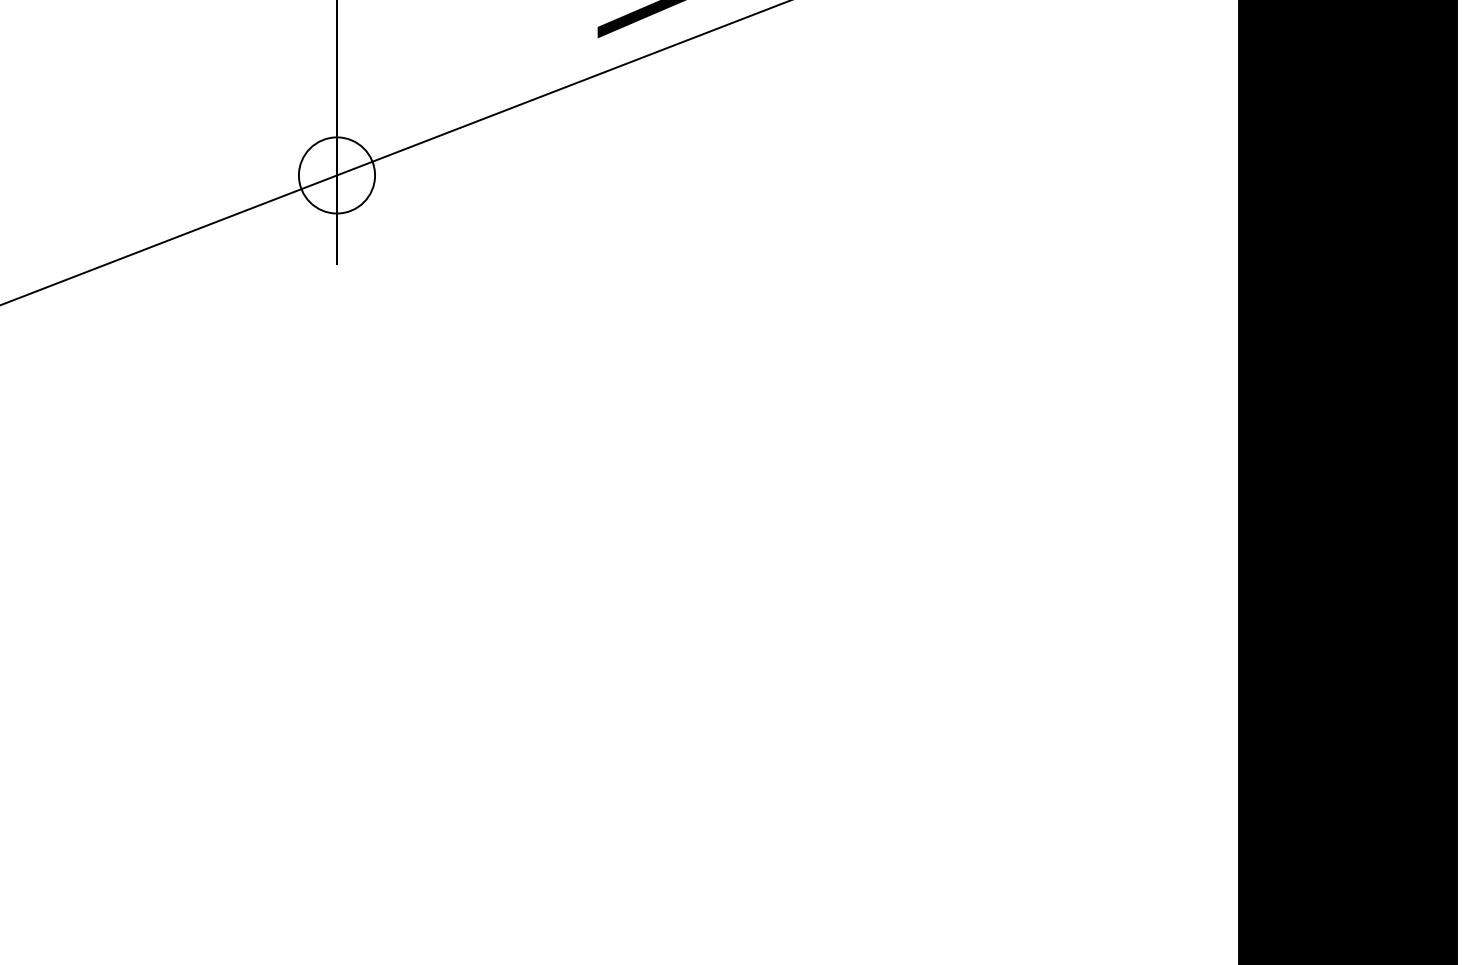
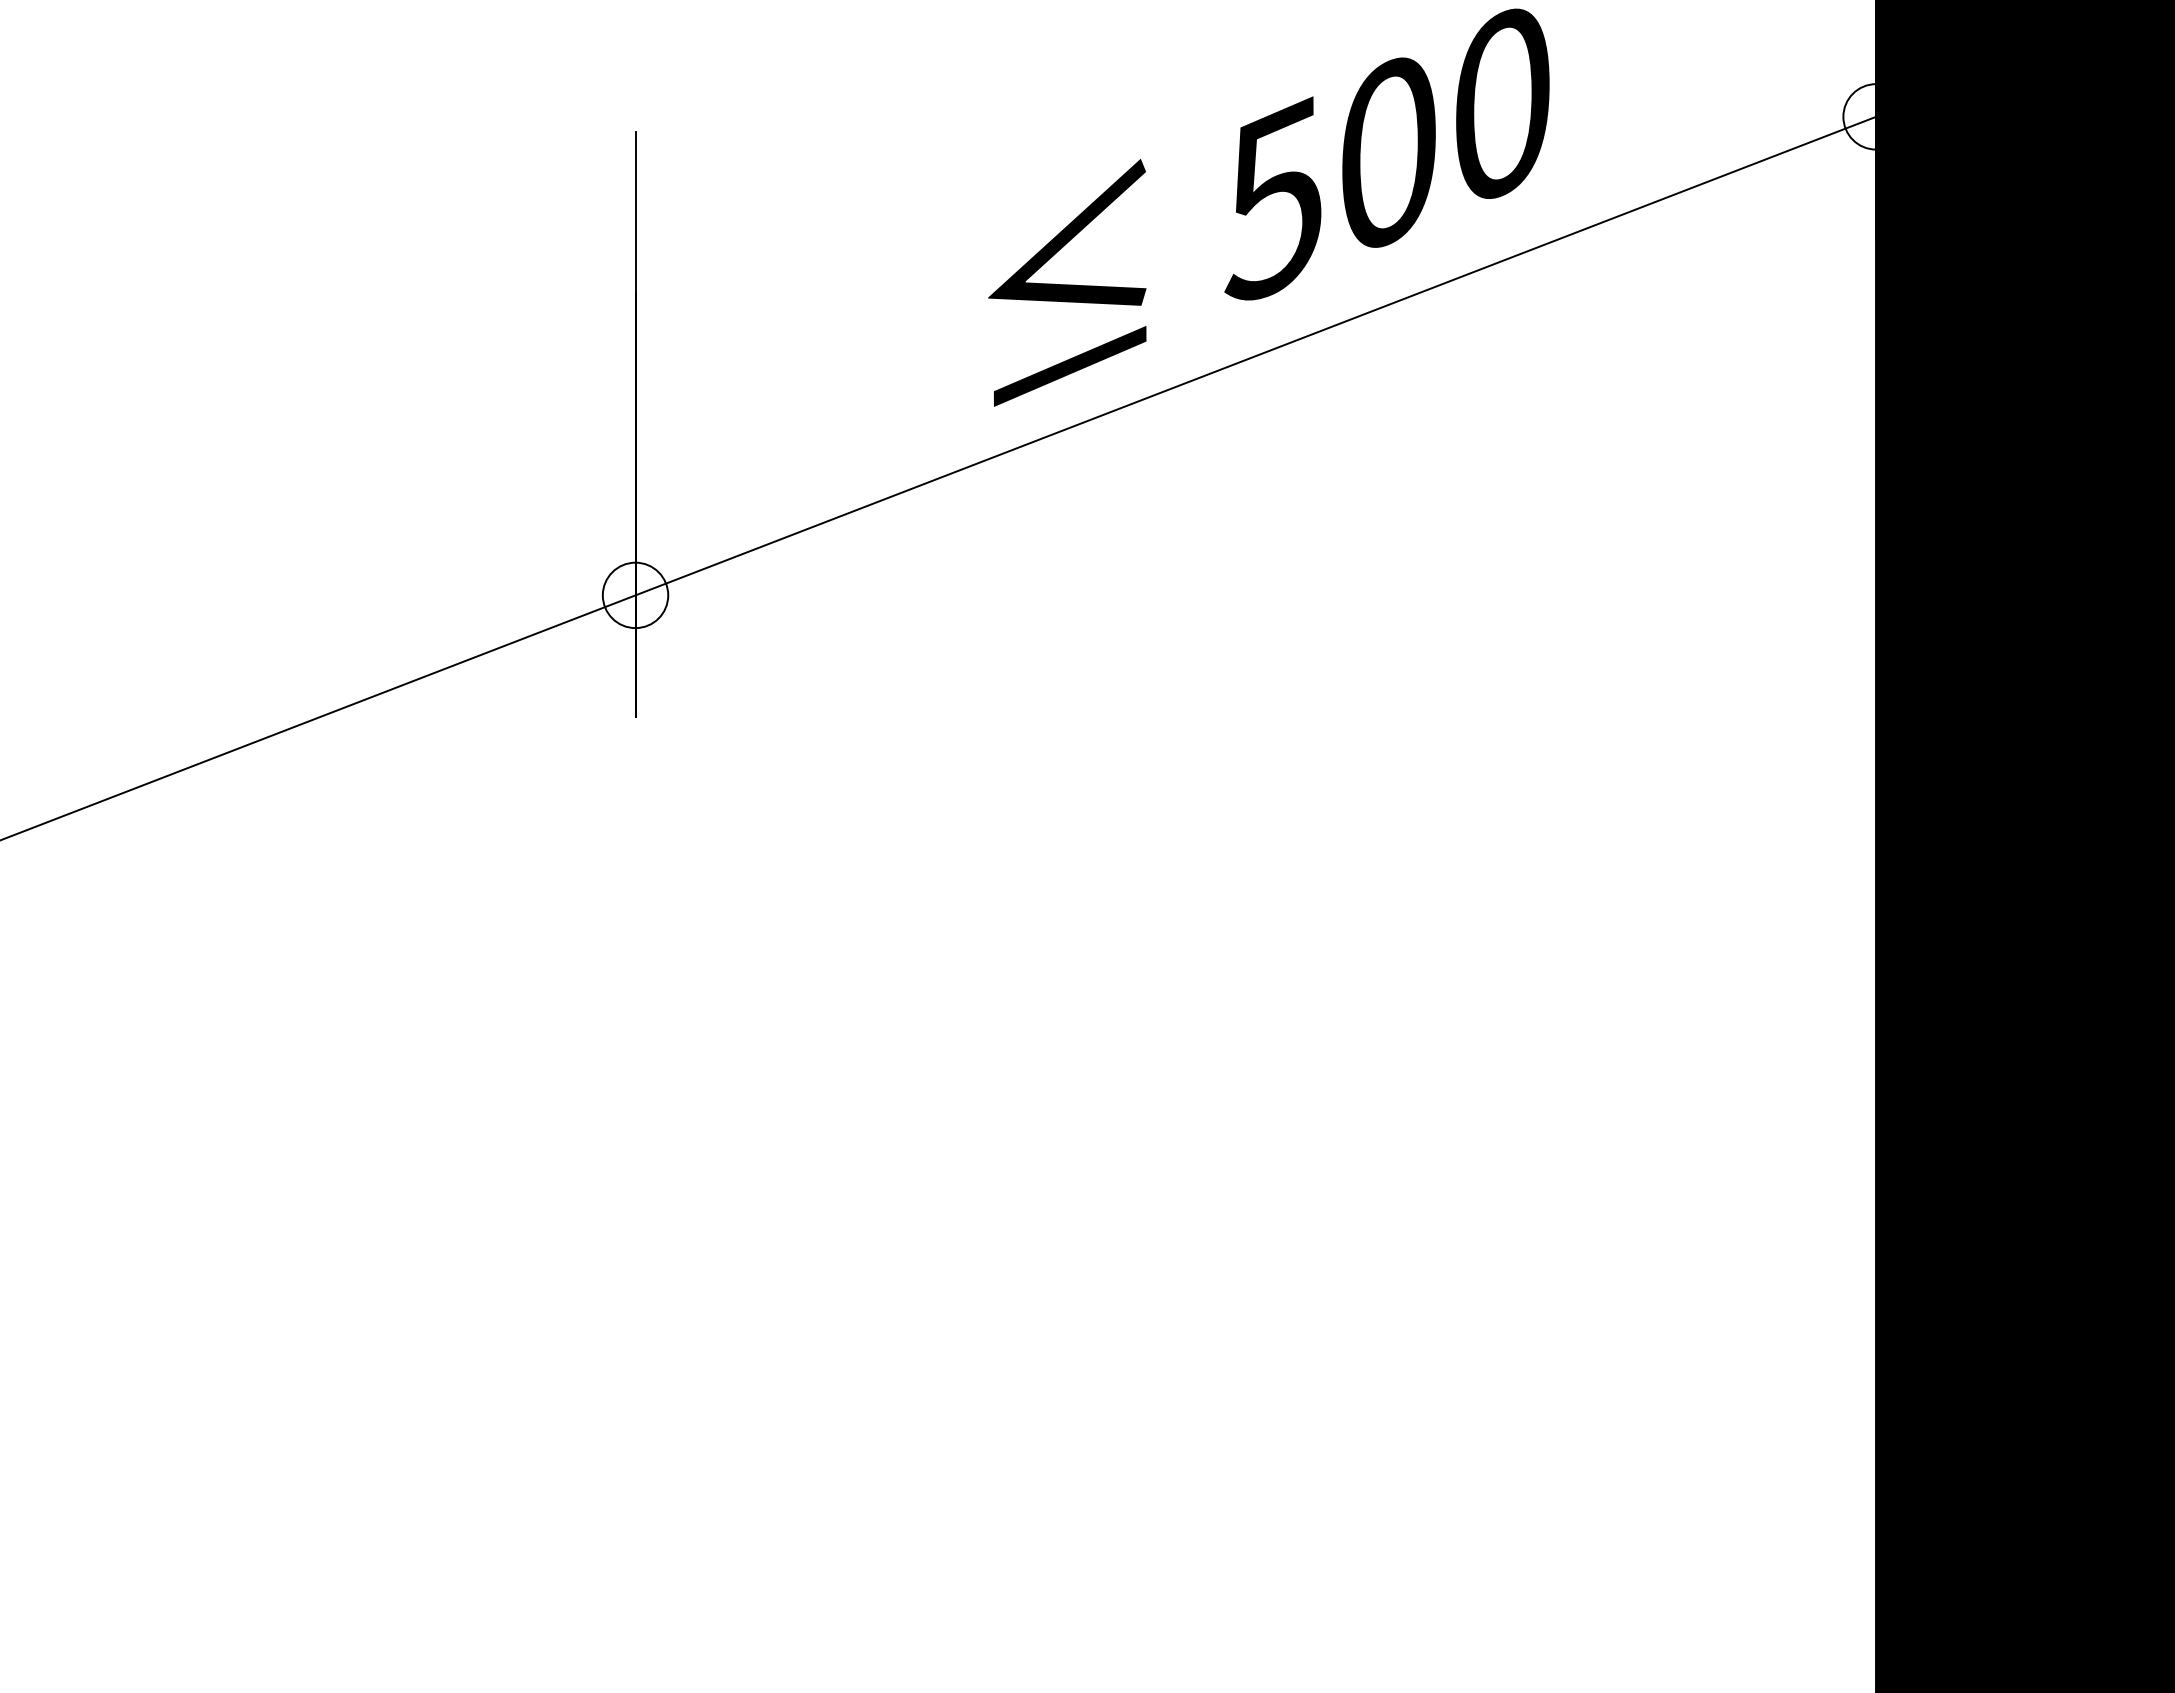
circle: (336, 175) -> (635, 595), size x0.62

